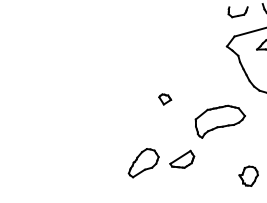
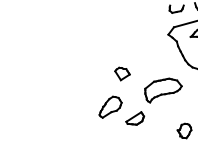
part: (165, 98) -> (122, 73), size x1.67
part: (143, 162) -> (110, 106), moved

